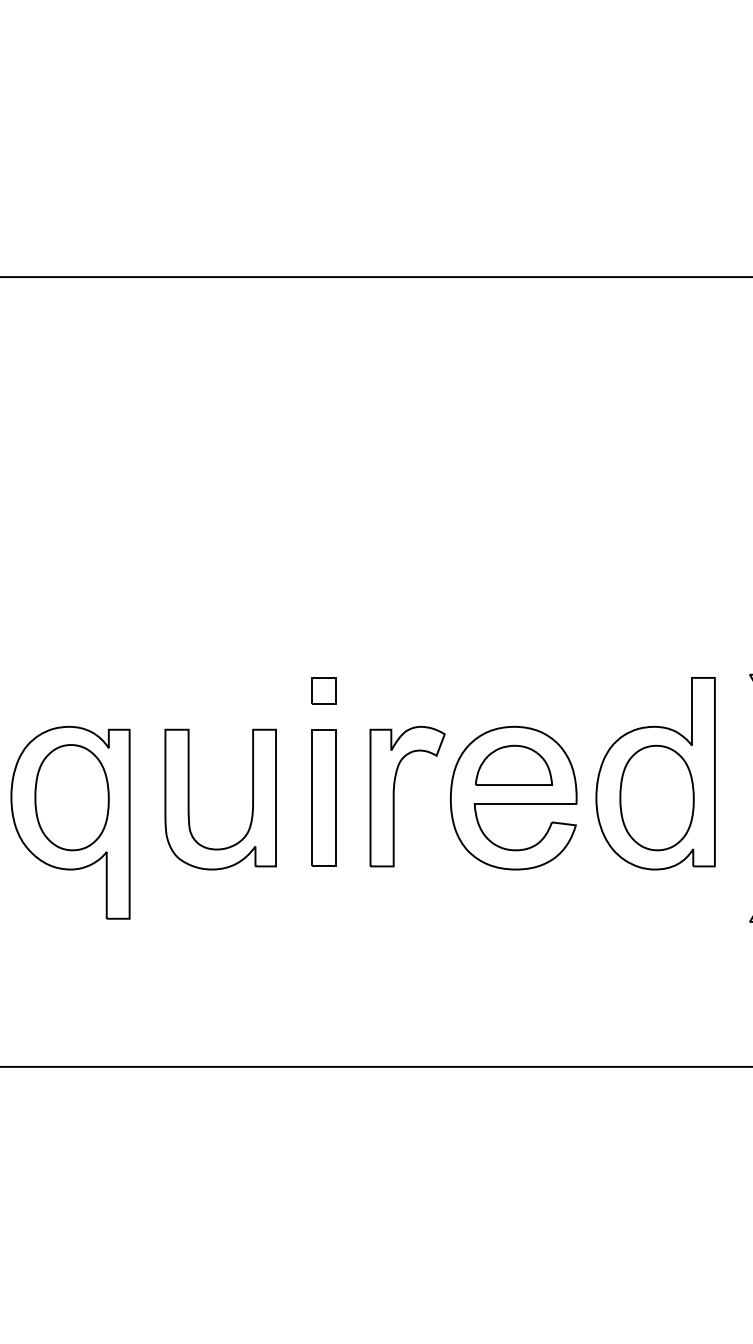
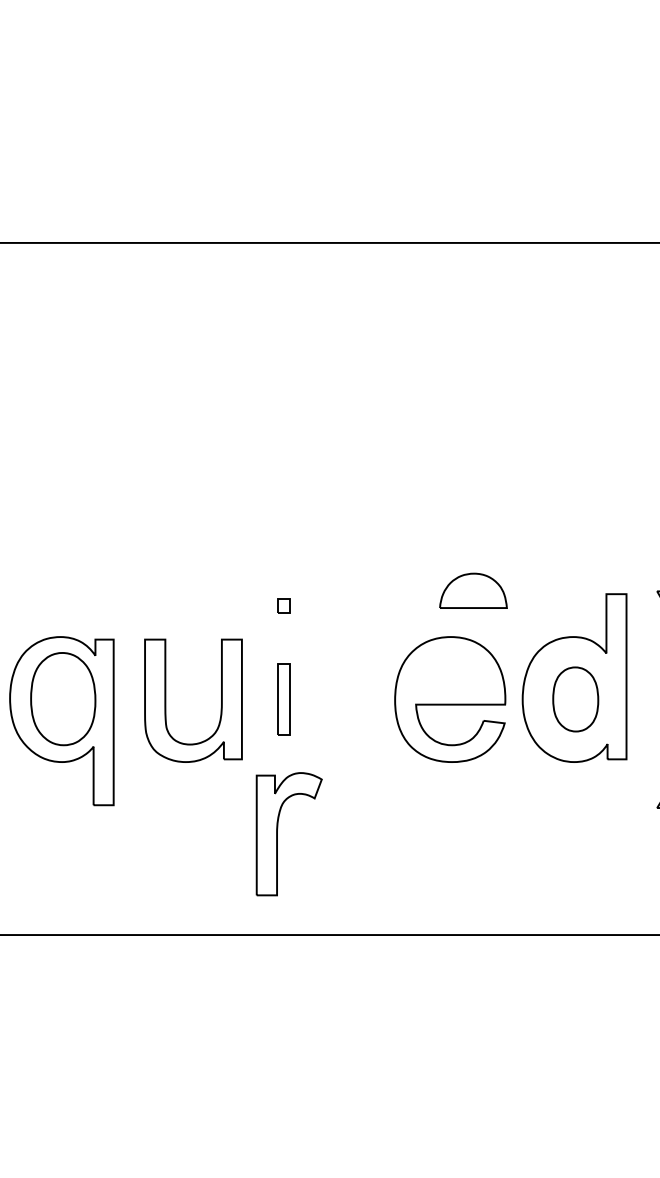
part: (323, 690) -> (283, 605), size x0.6
part: (514, 765) -> (473, 590), moved
part: (394, 796) -> (277, 834), moved
part: (323, 798) -> (283, 699), size x0.6
part: (656, 798) -> (575, 699), size x0.7

